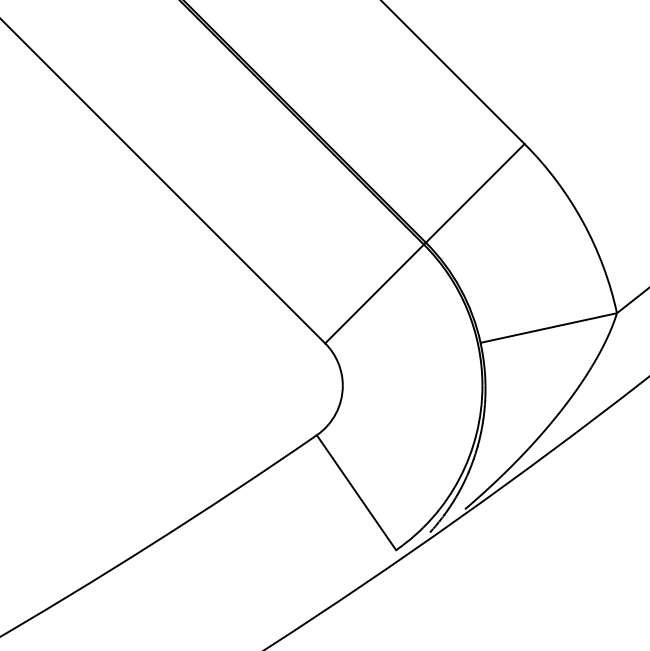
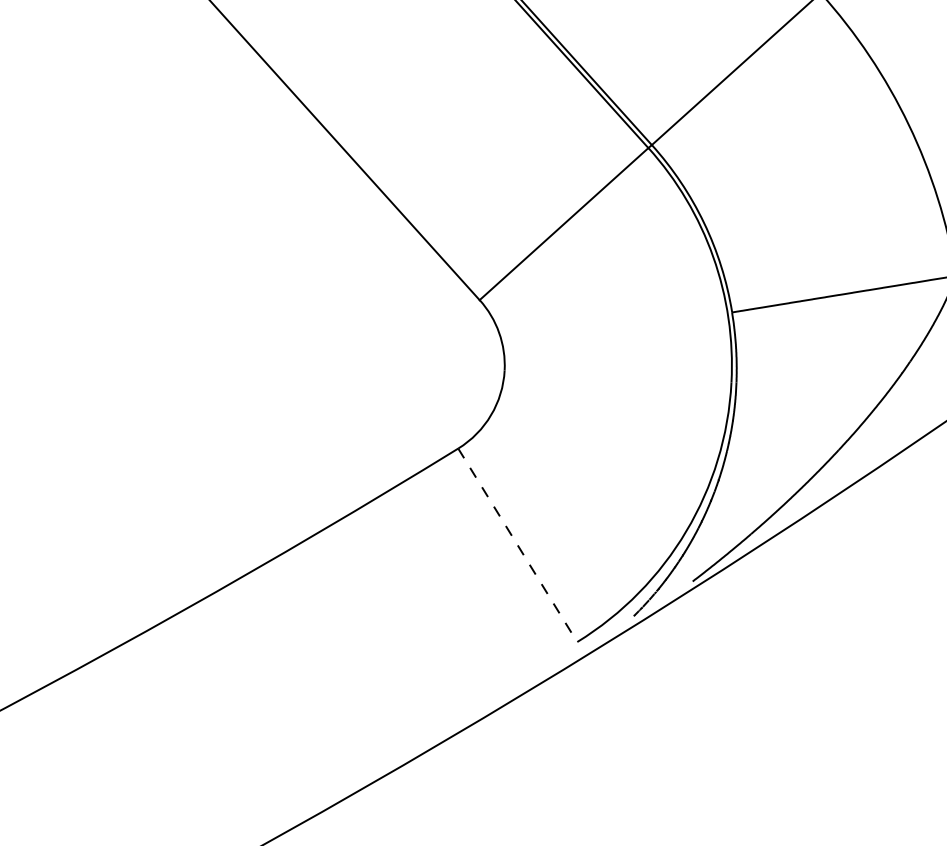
line: (356, 492) -> (517, 544), solid -> dashed

